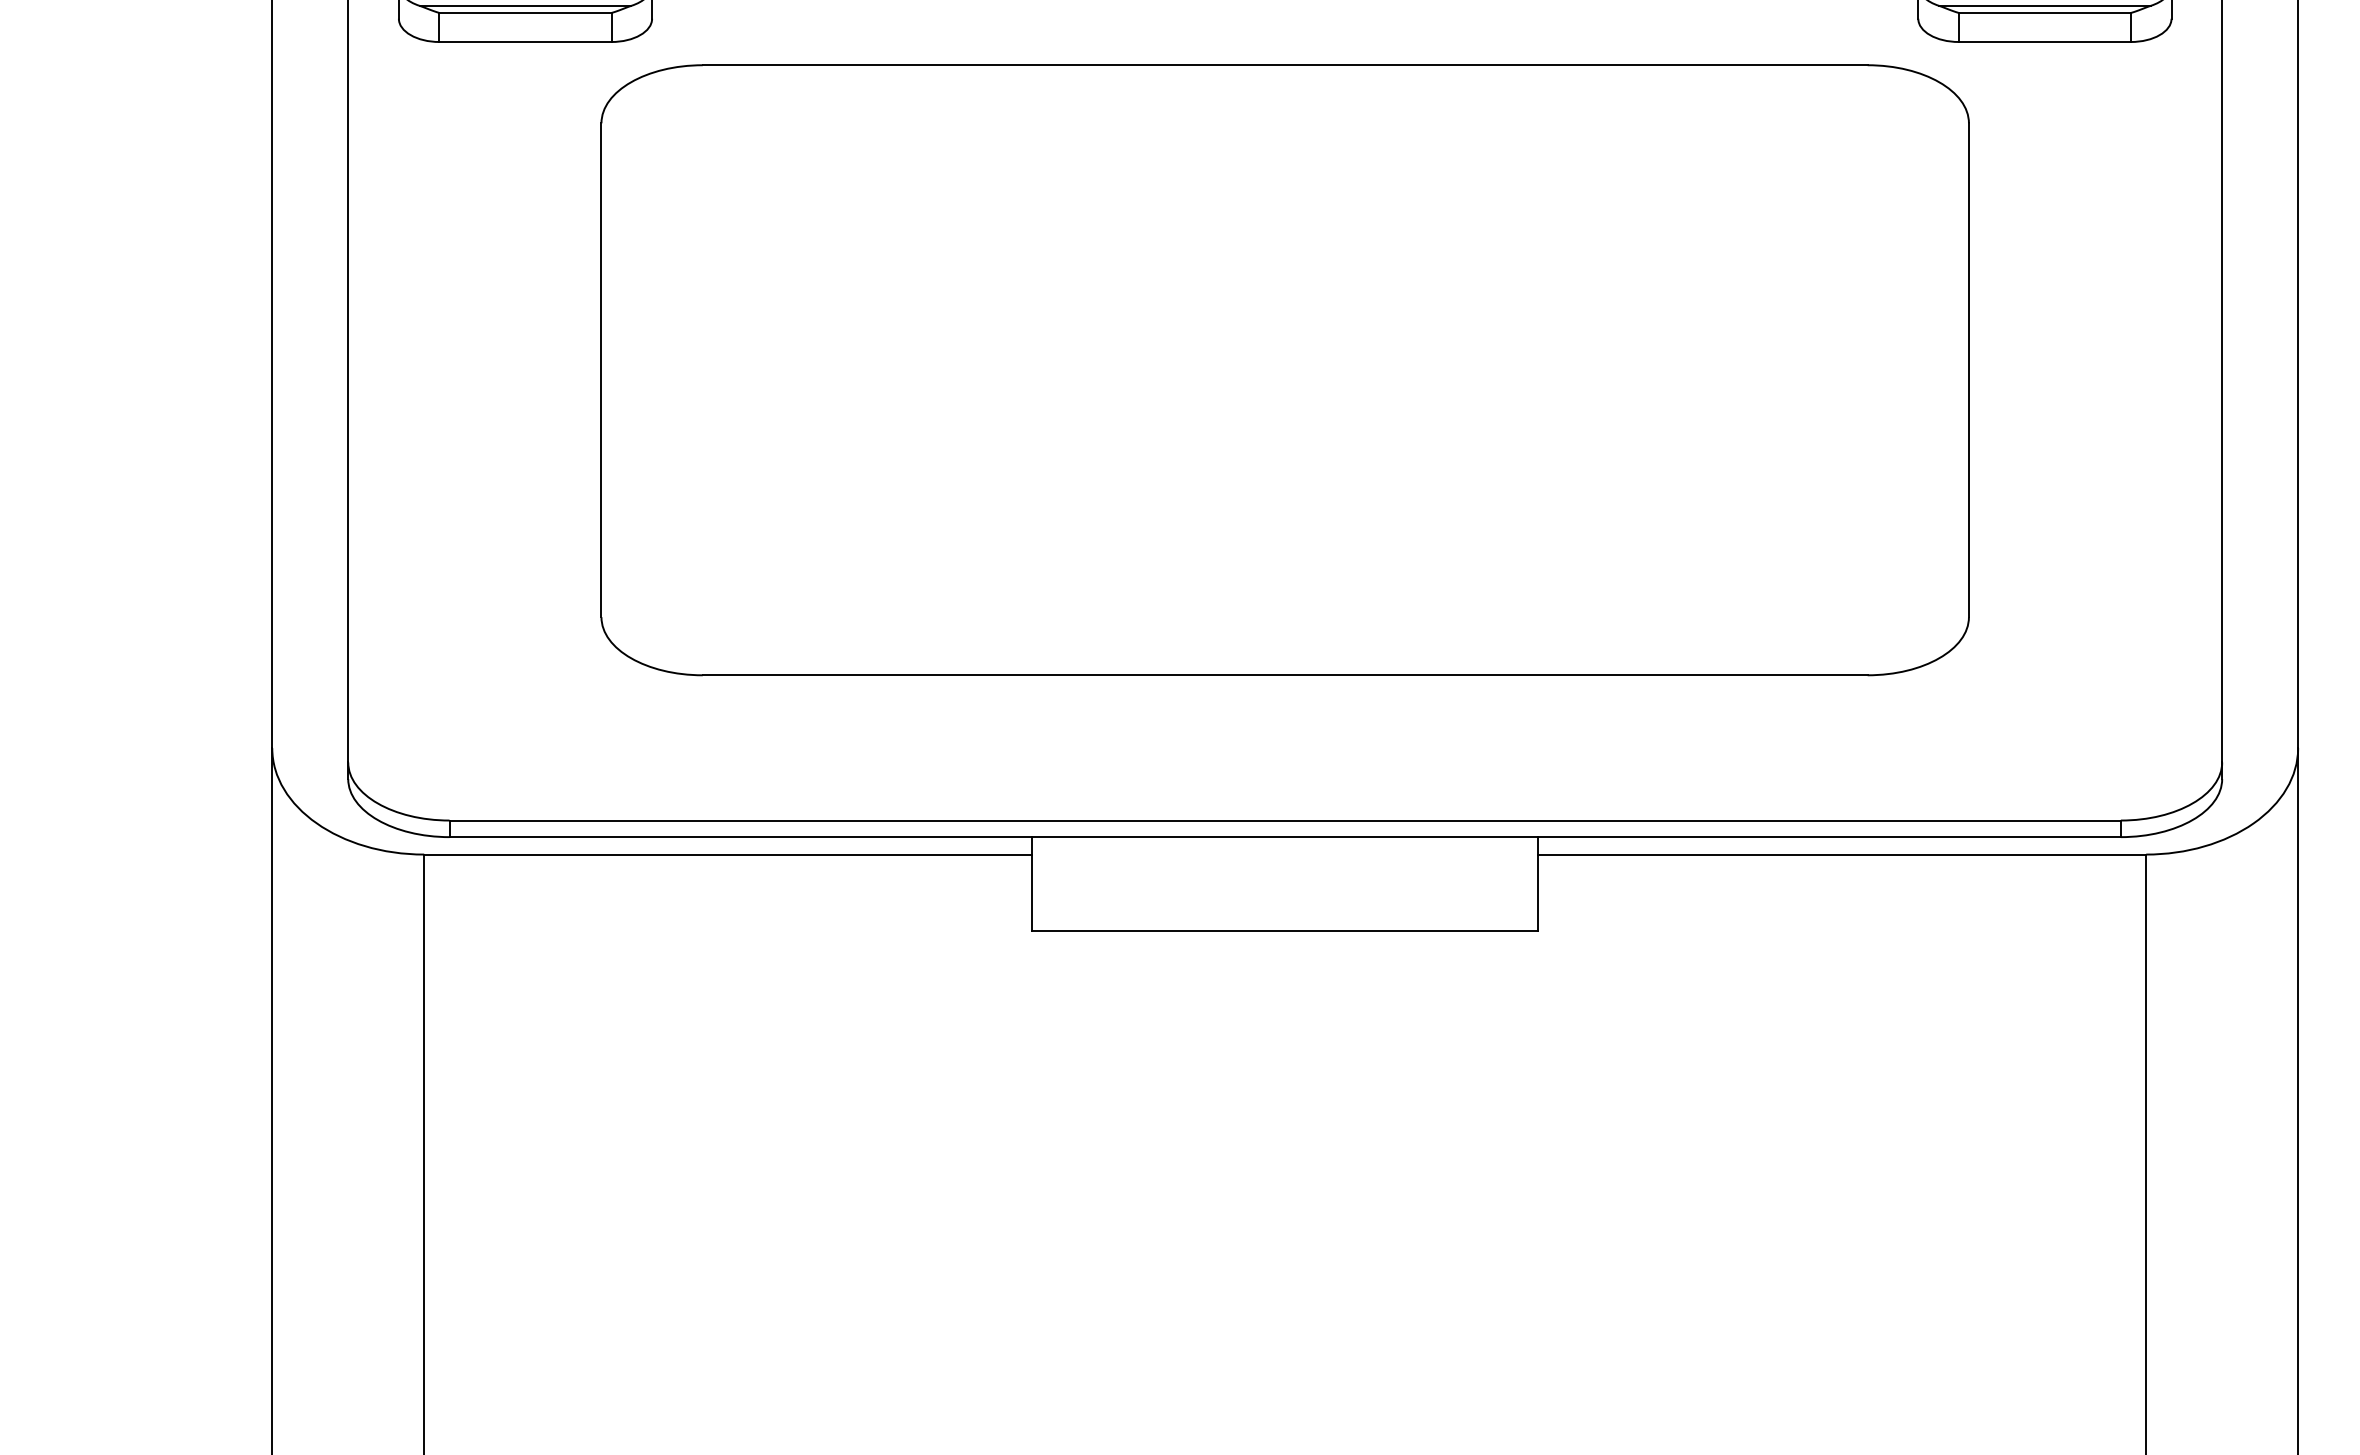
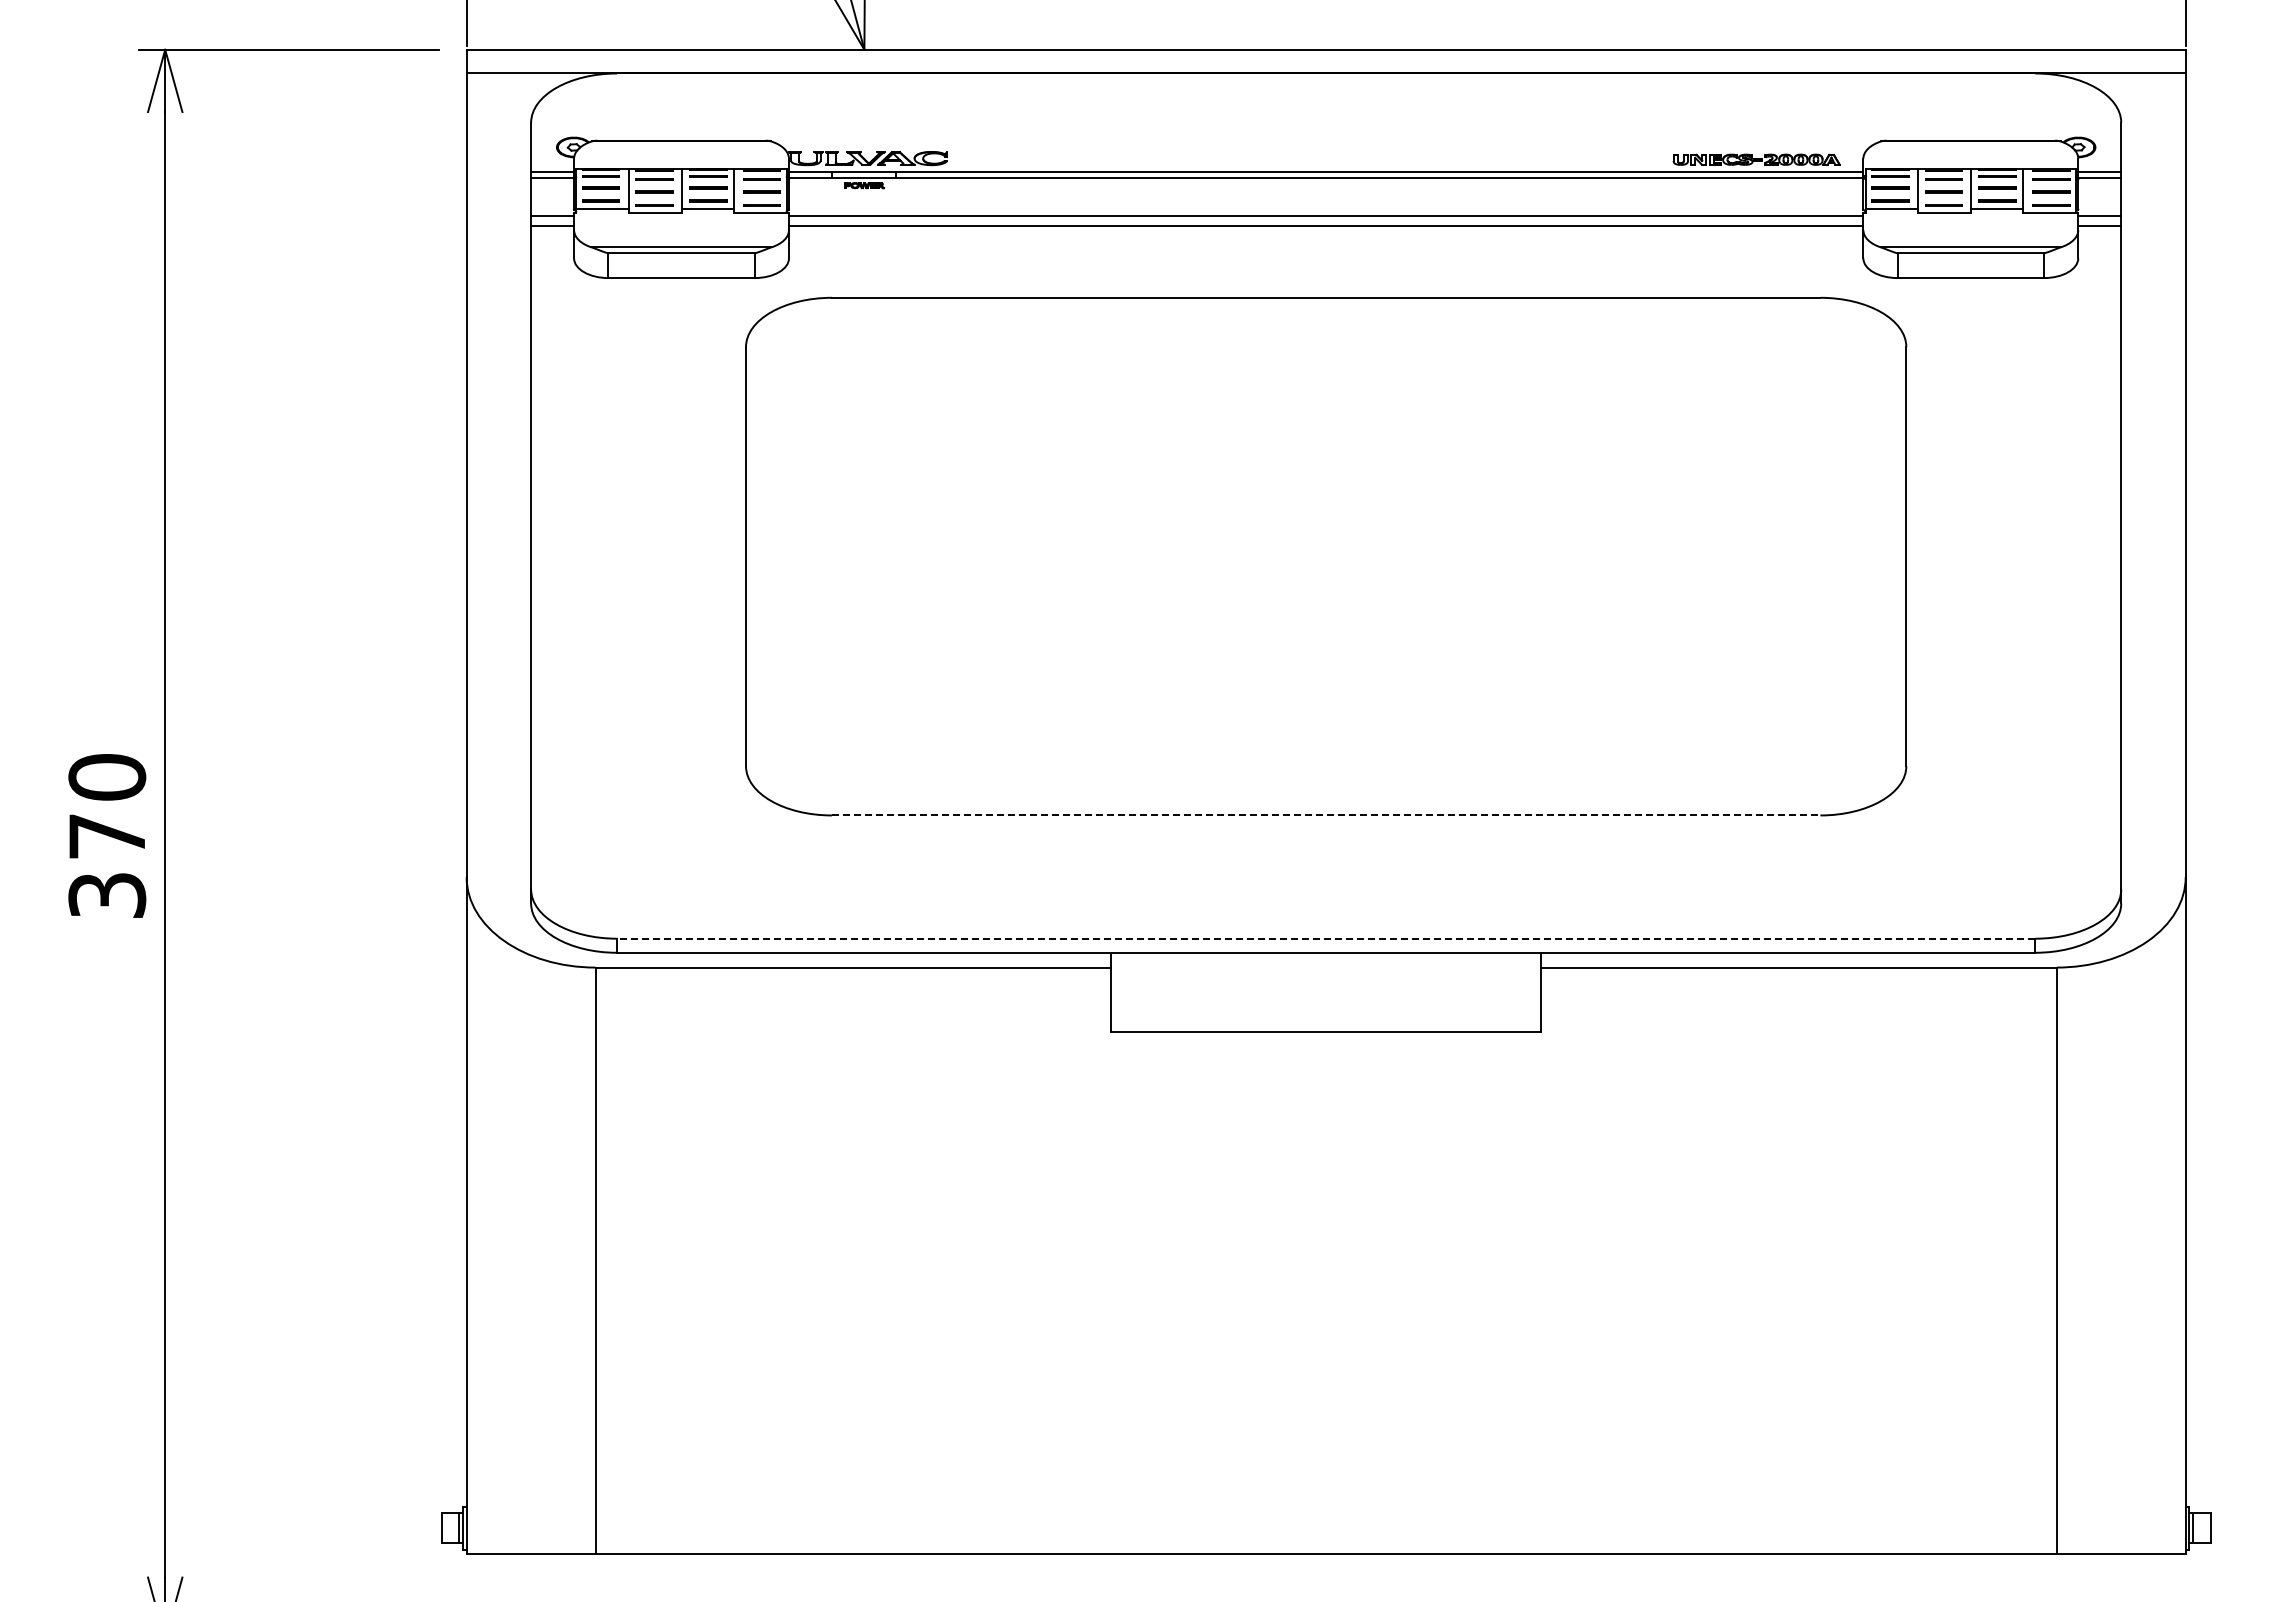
line: (1285, 675) -> (1326, 815), solid -> dashed
line: (1284, 820) -> (1325, 938), solid -> dashed

